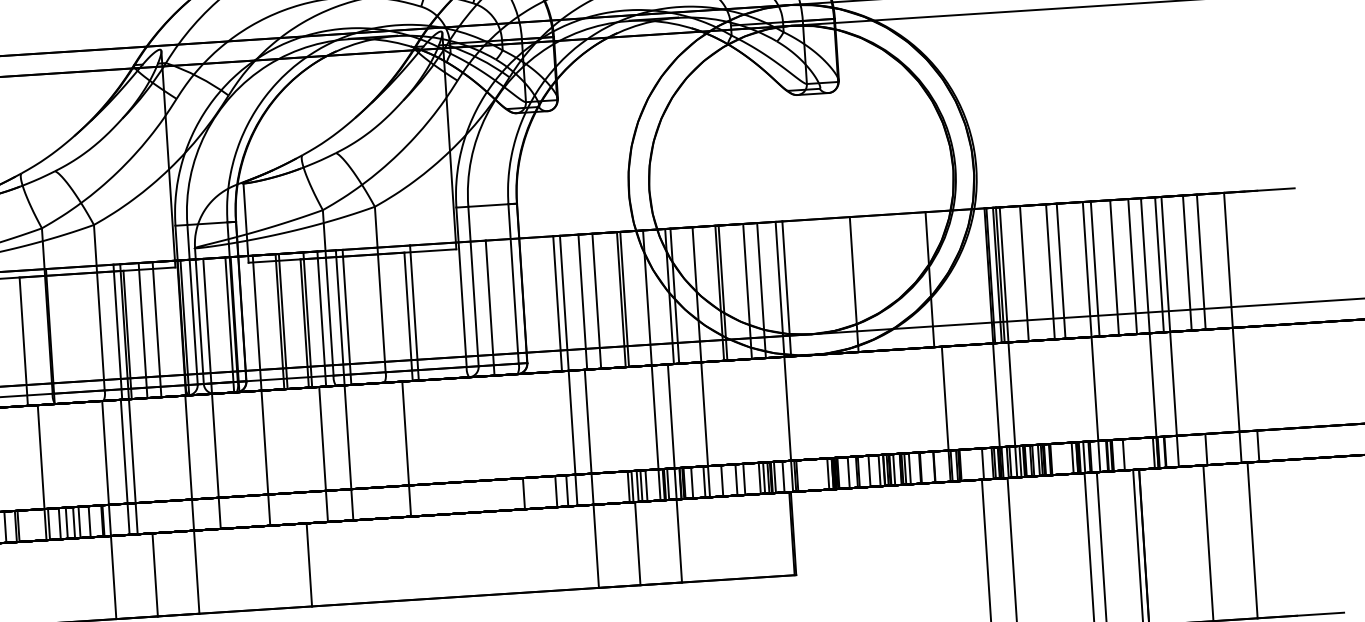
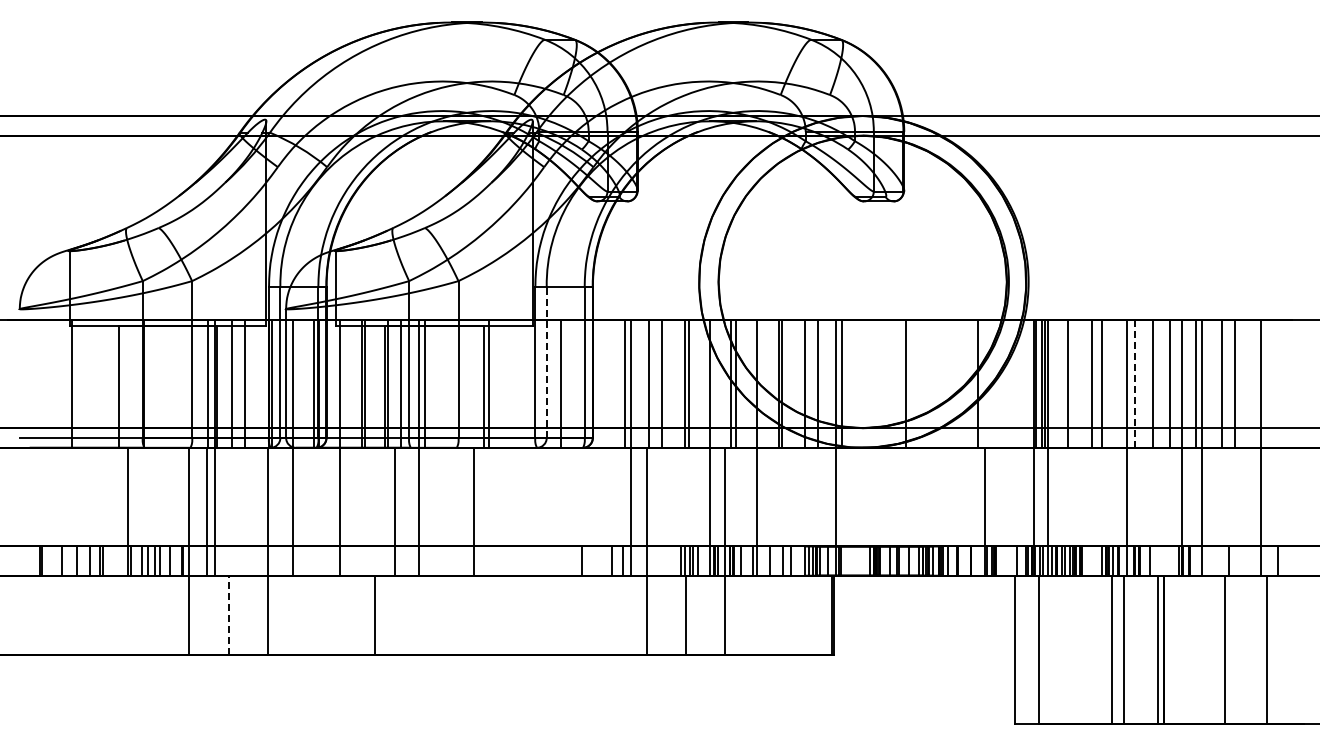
line: (1094, 268) -> (1134, 383), solid -> dashed
line: (473, 286) -> (546, 362), solid -> dashed
line: (155, 574) -> (228, 614), solid -> dashed

